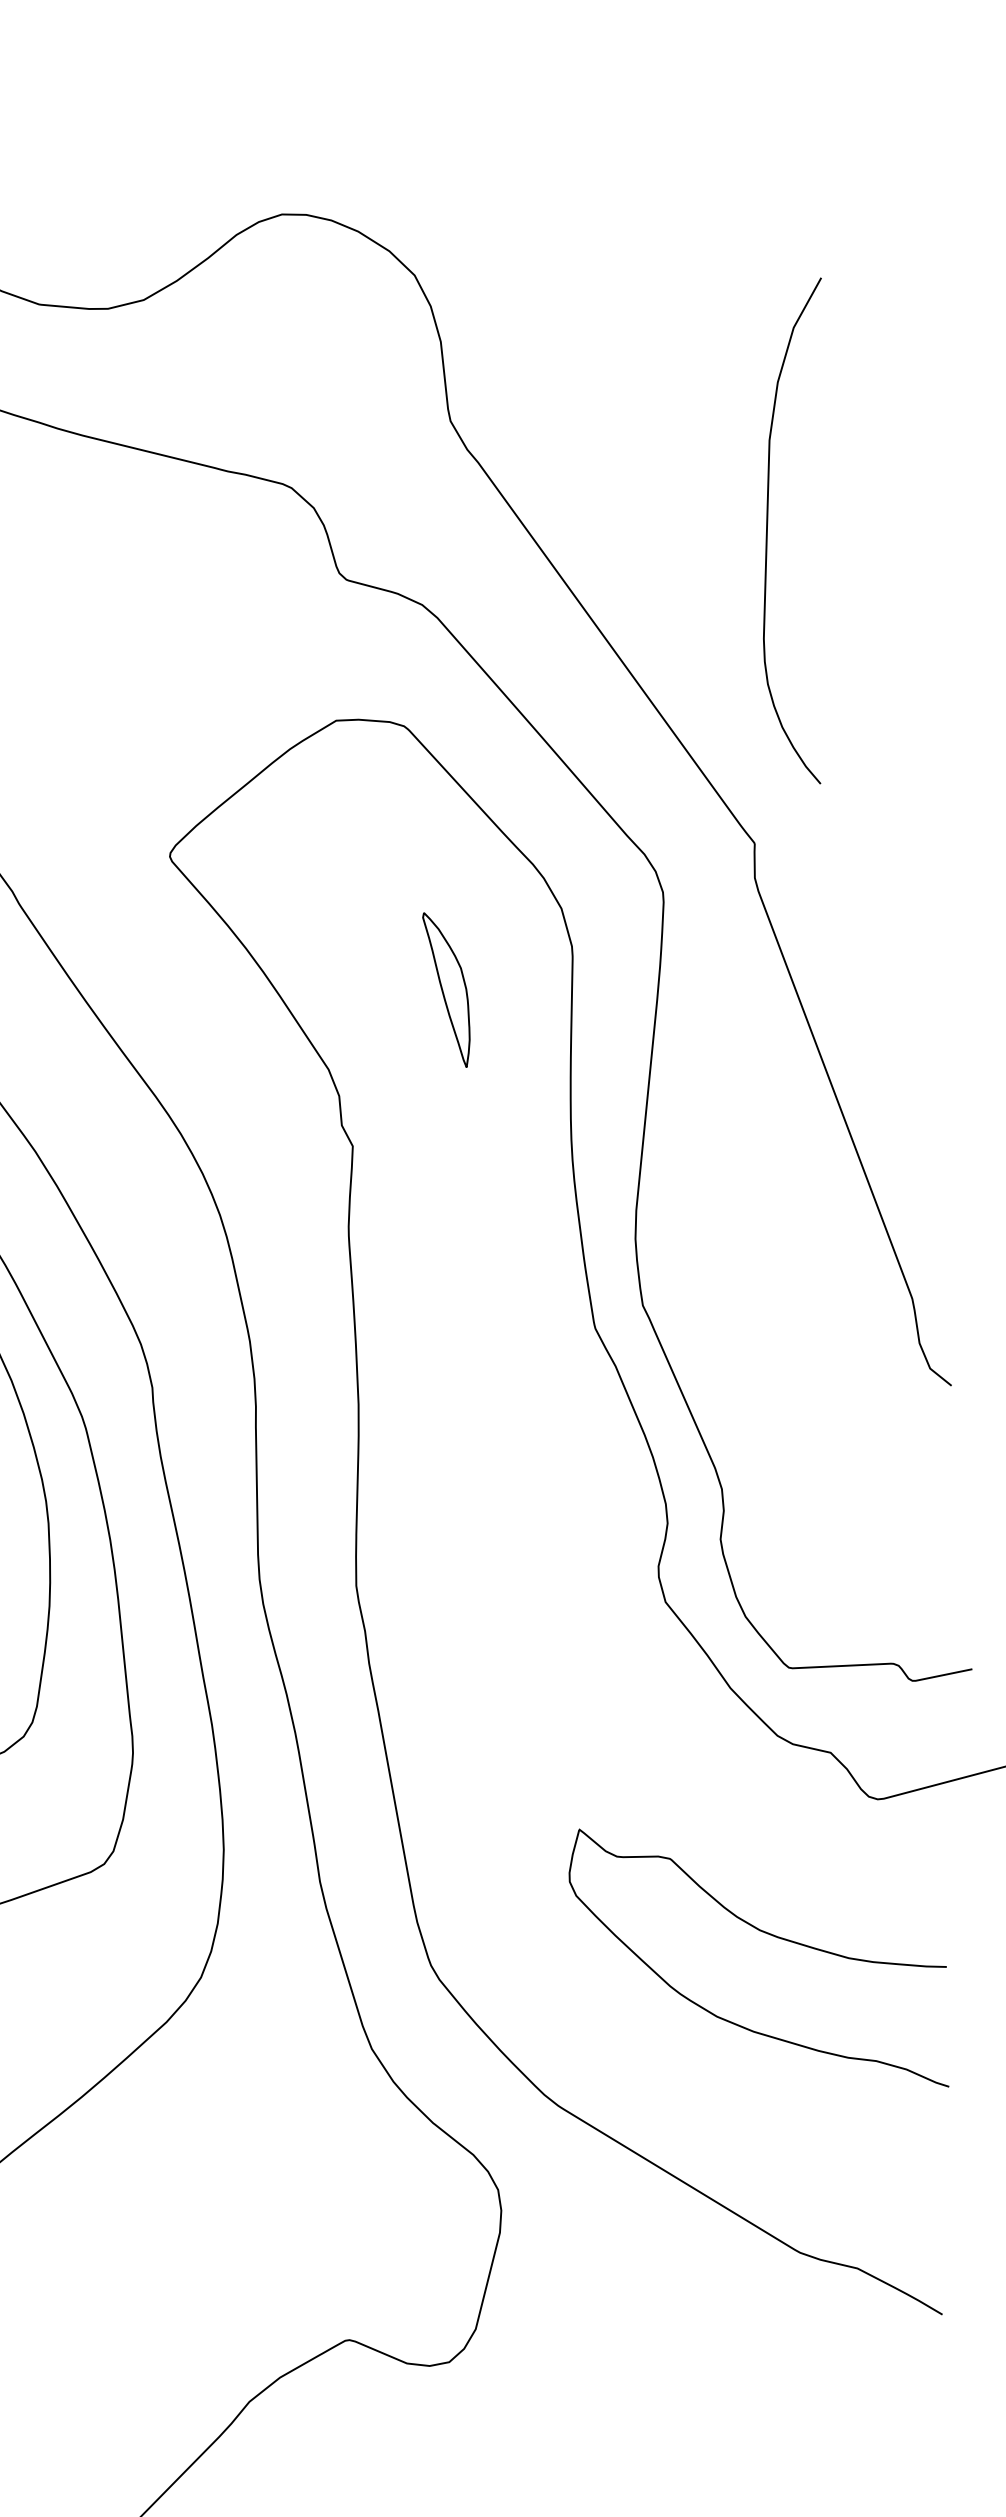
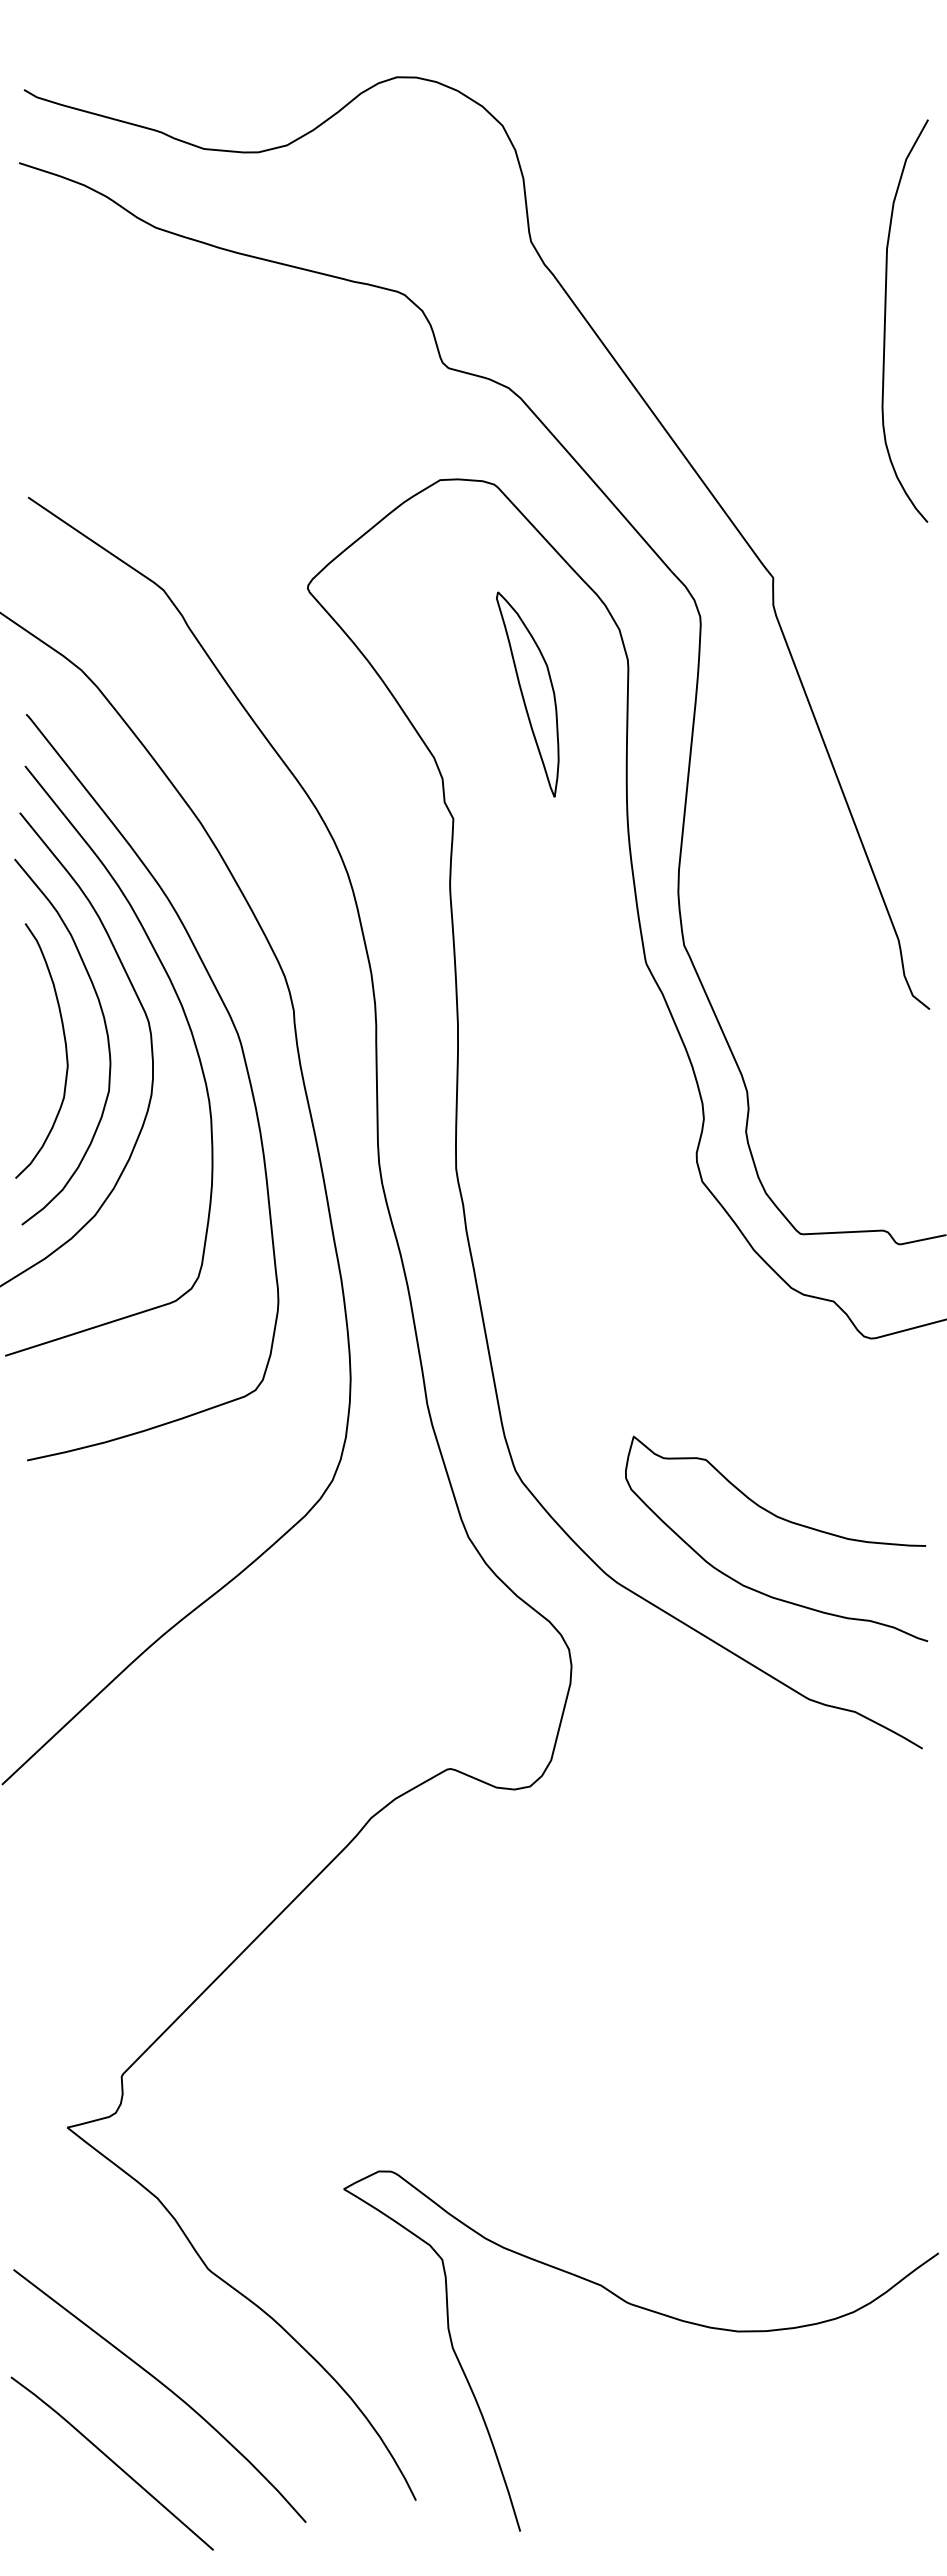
curve: (768, 522) -> (886, 314), moved
part: (445, 990) -> (527, 694), size x1.67
curve: (767, 1934) -> (783, 1520), moved

